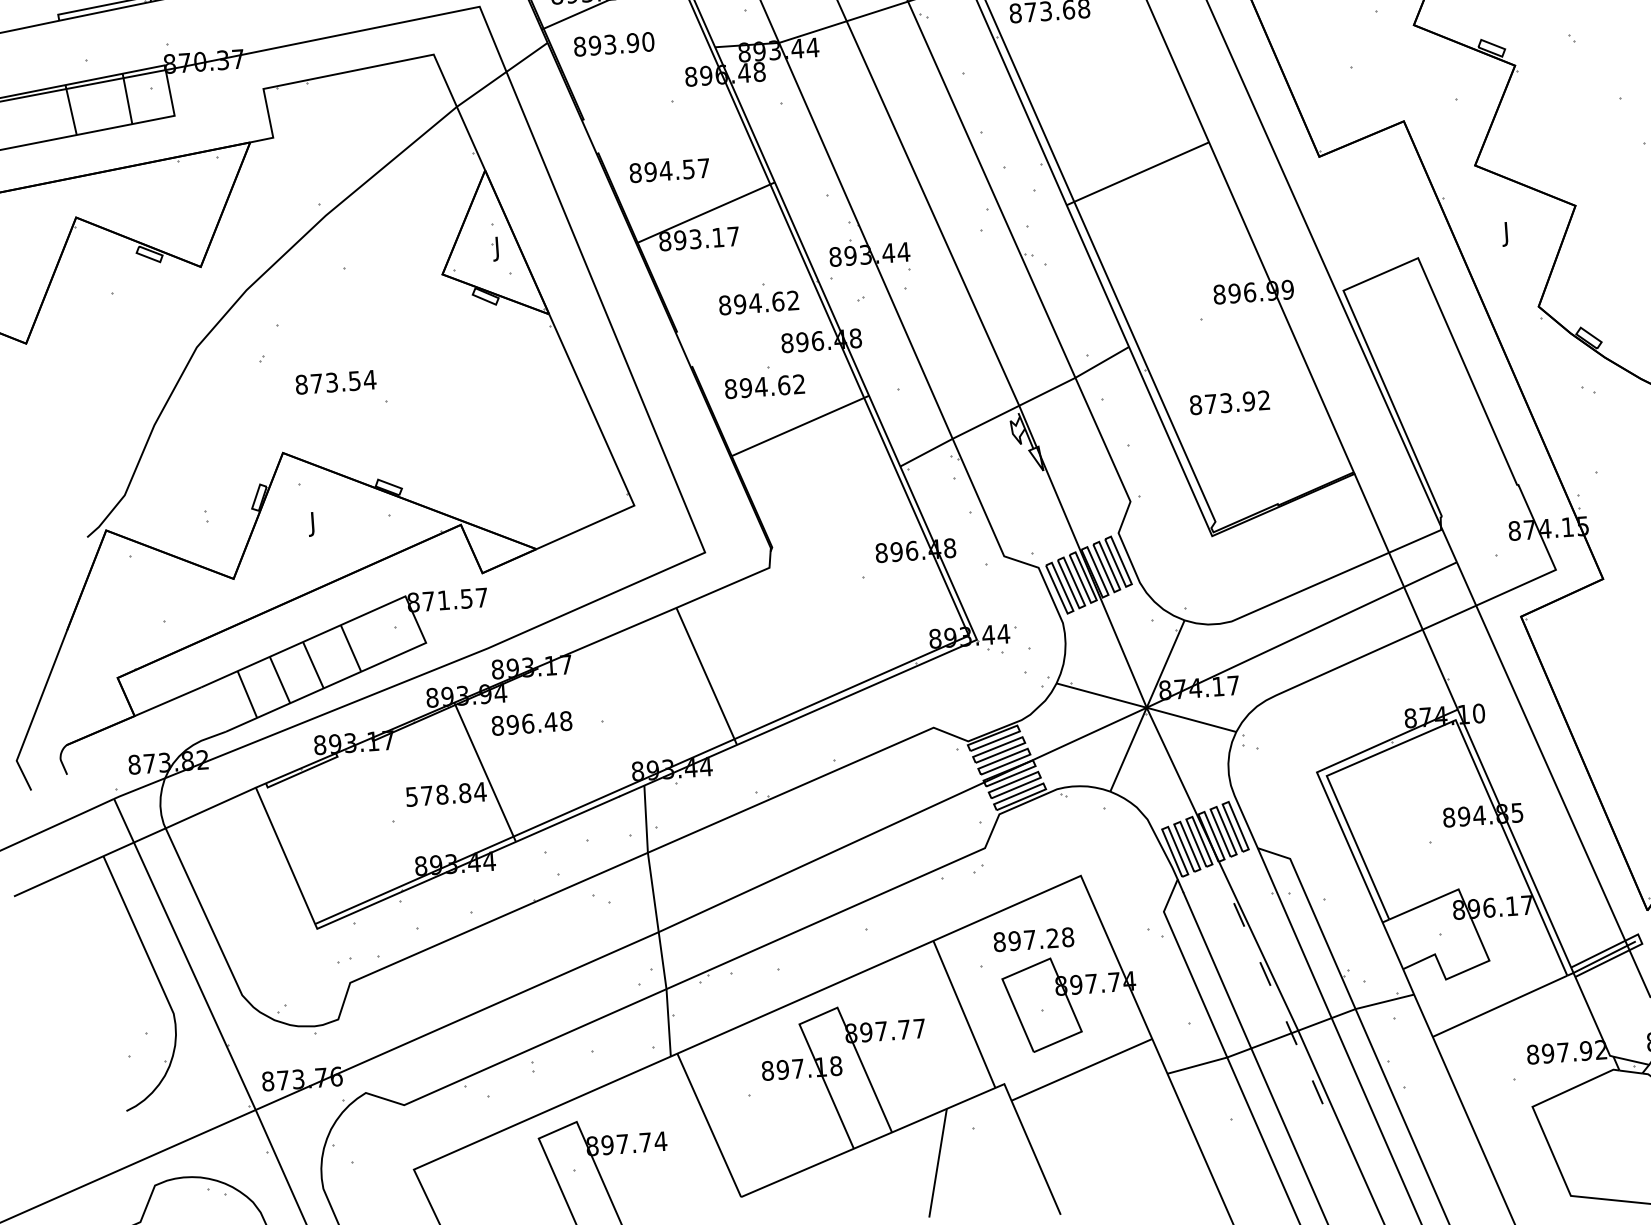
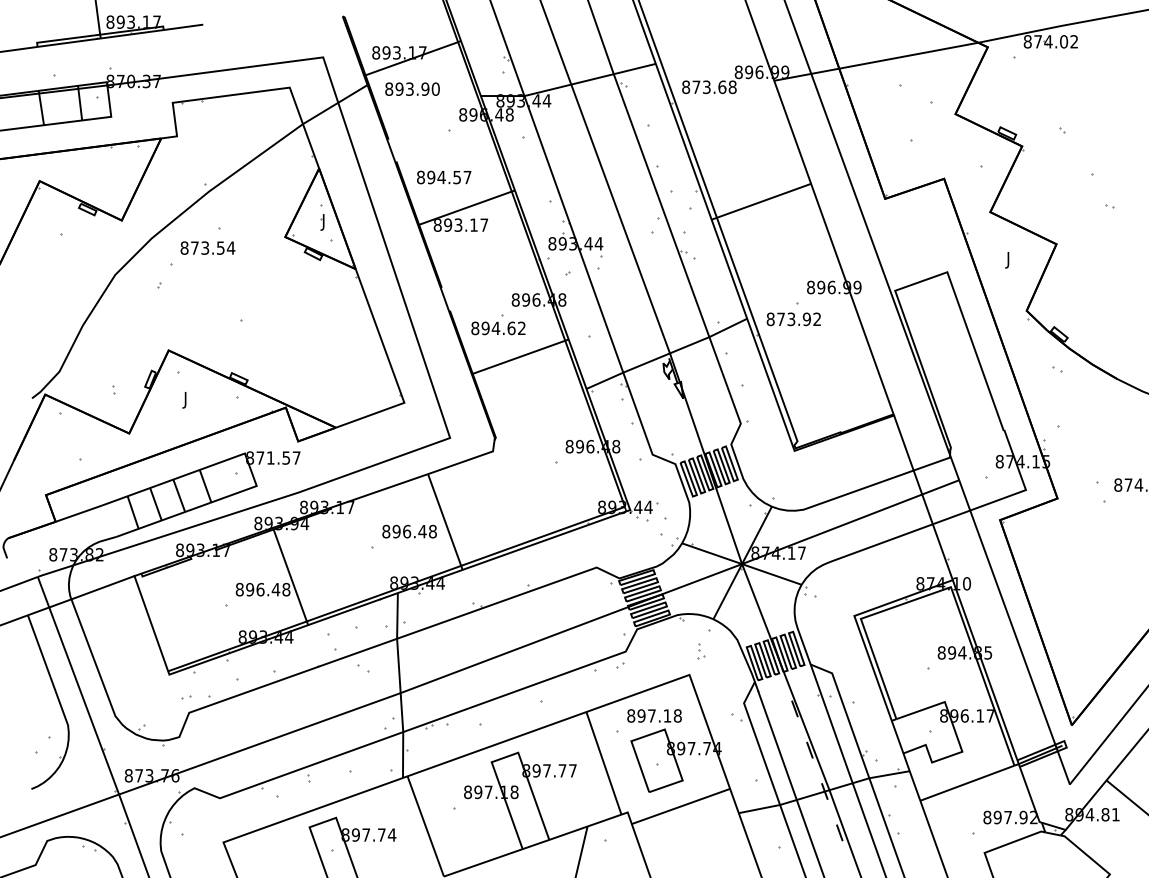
part: (758, 297) -> (498, 267), removed
text: (335, 381) -> (207, 247), moved
text: (1229, 403) -> (793, 319), moved
text: (531, 723) -> (409, 531), moved
text: (445, 794) -> (262, 589), 578.84 -> 896.48
part: (1096, 840) -> (701, 651), added
text: (1052, 937) -> (667, 715), 897.28 -> 897.18

